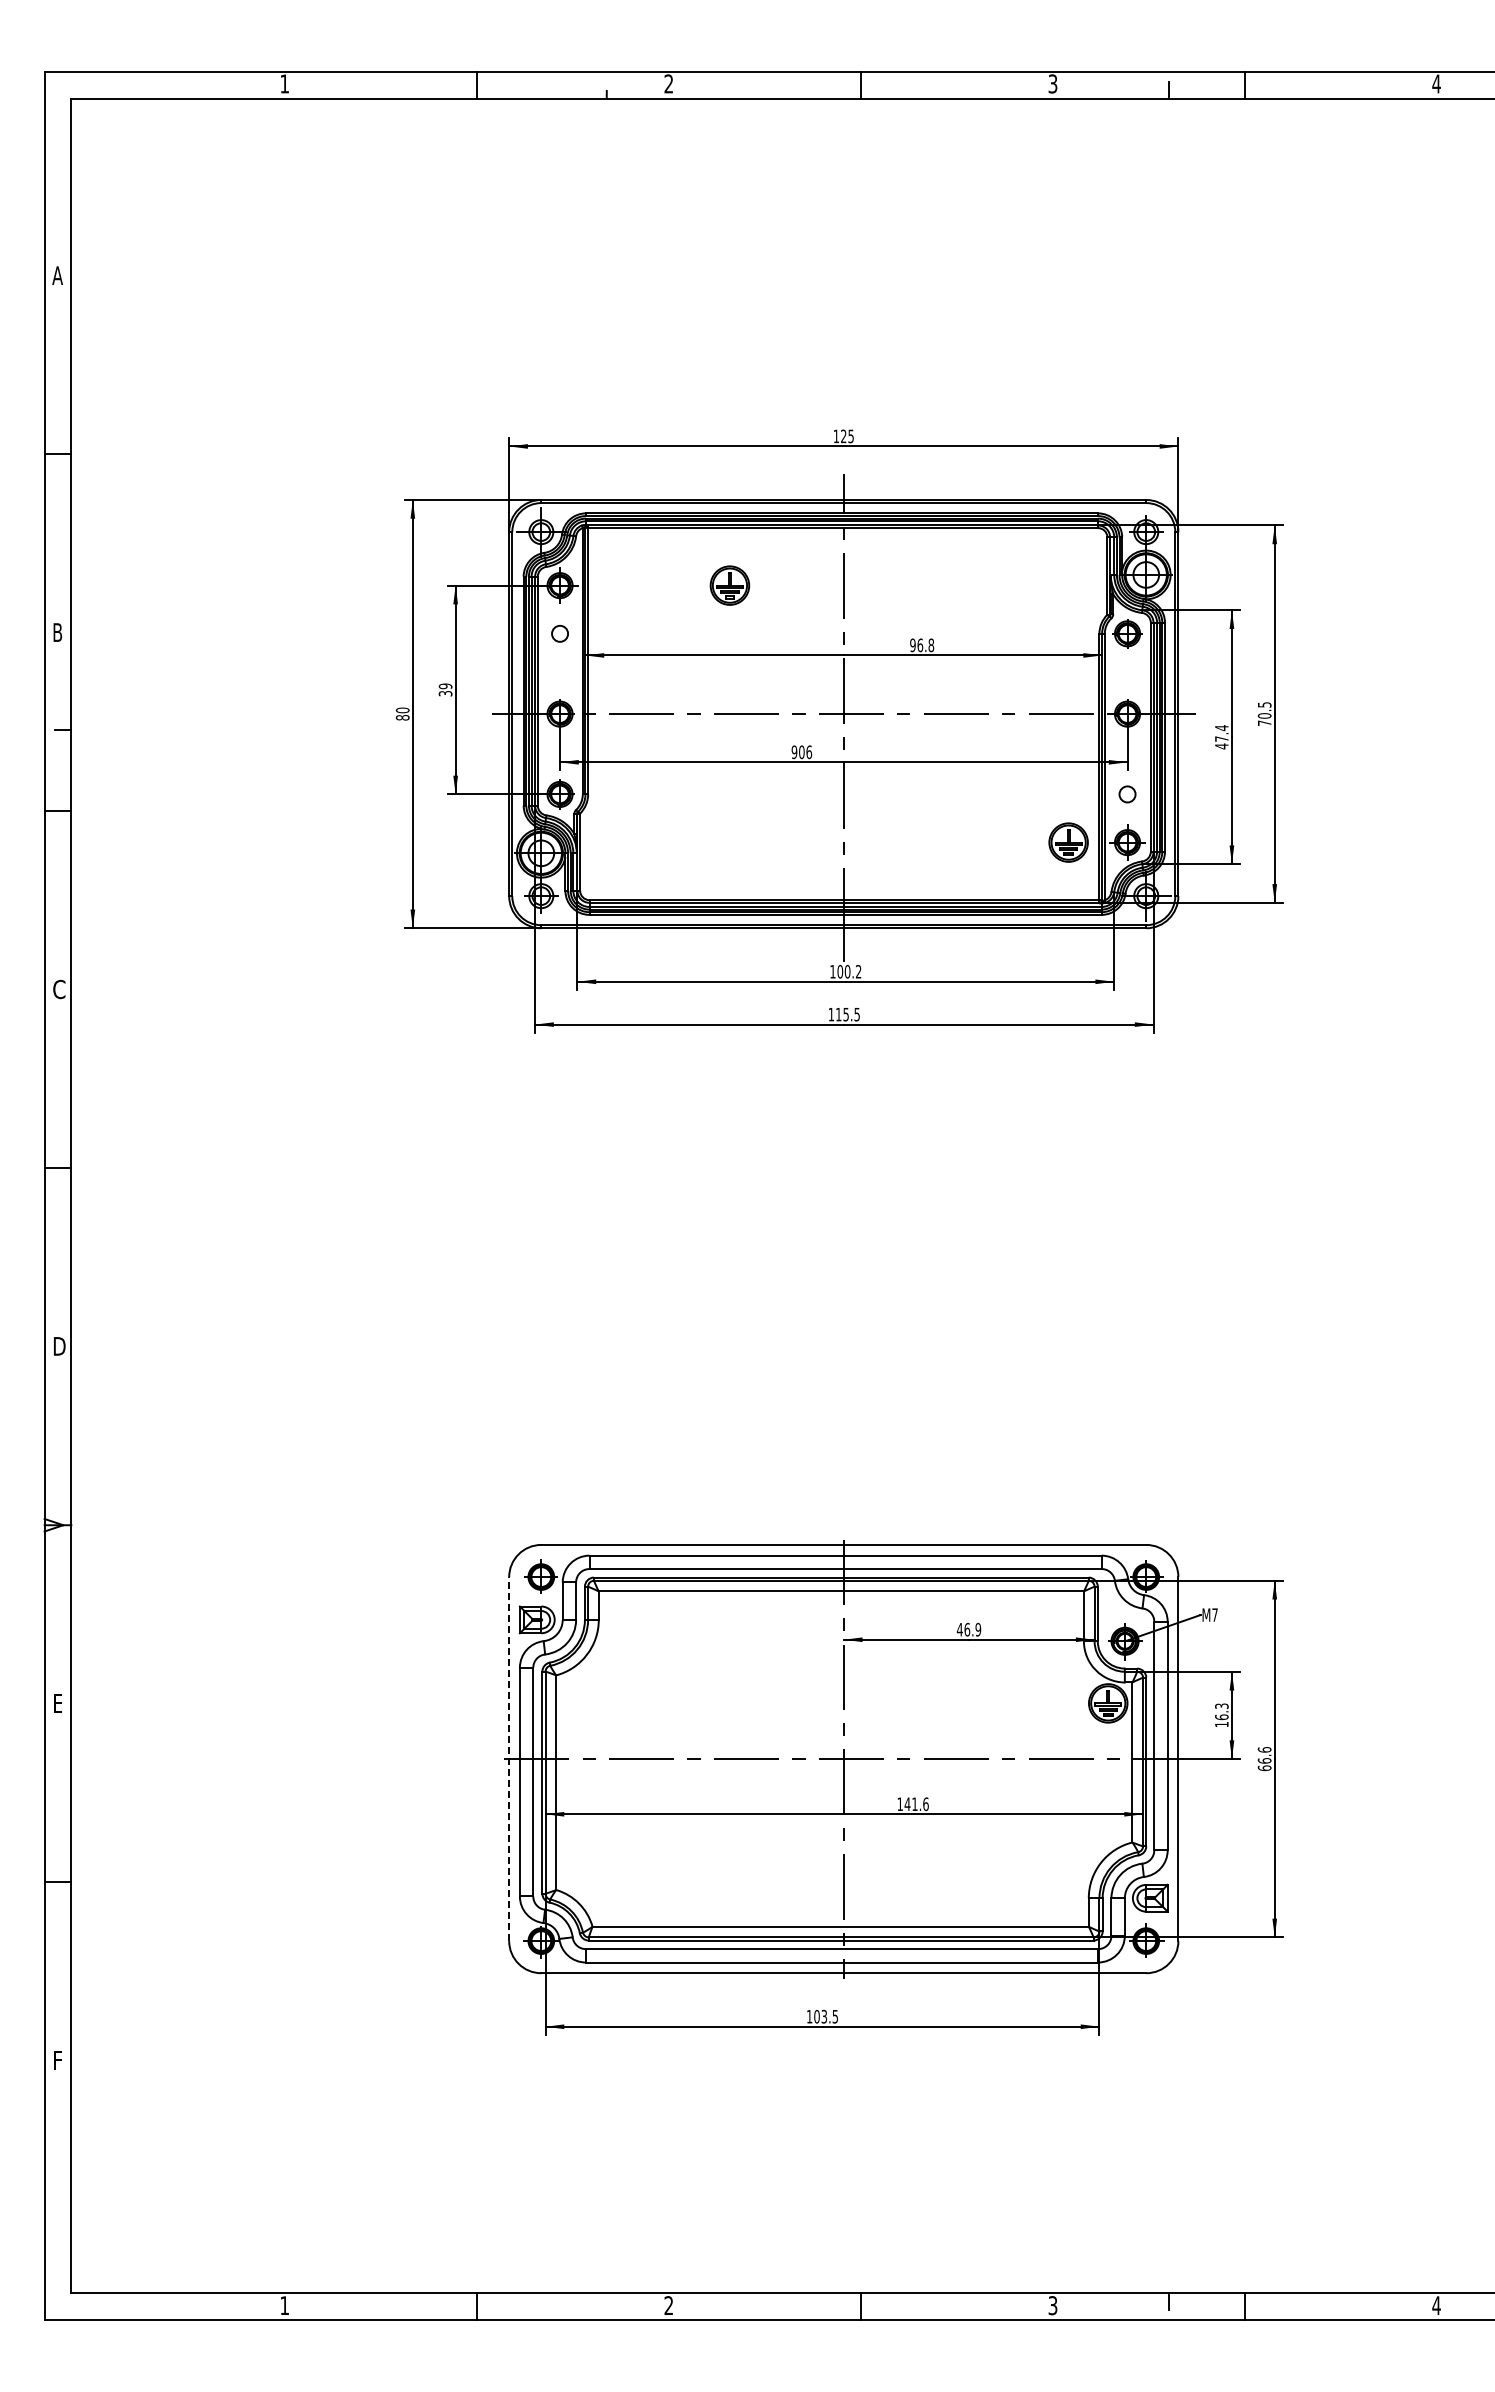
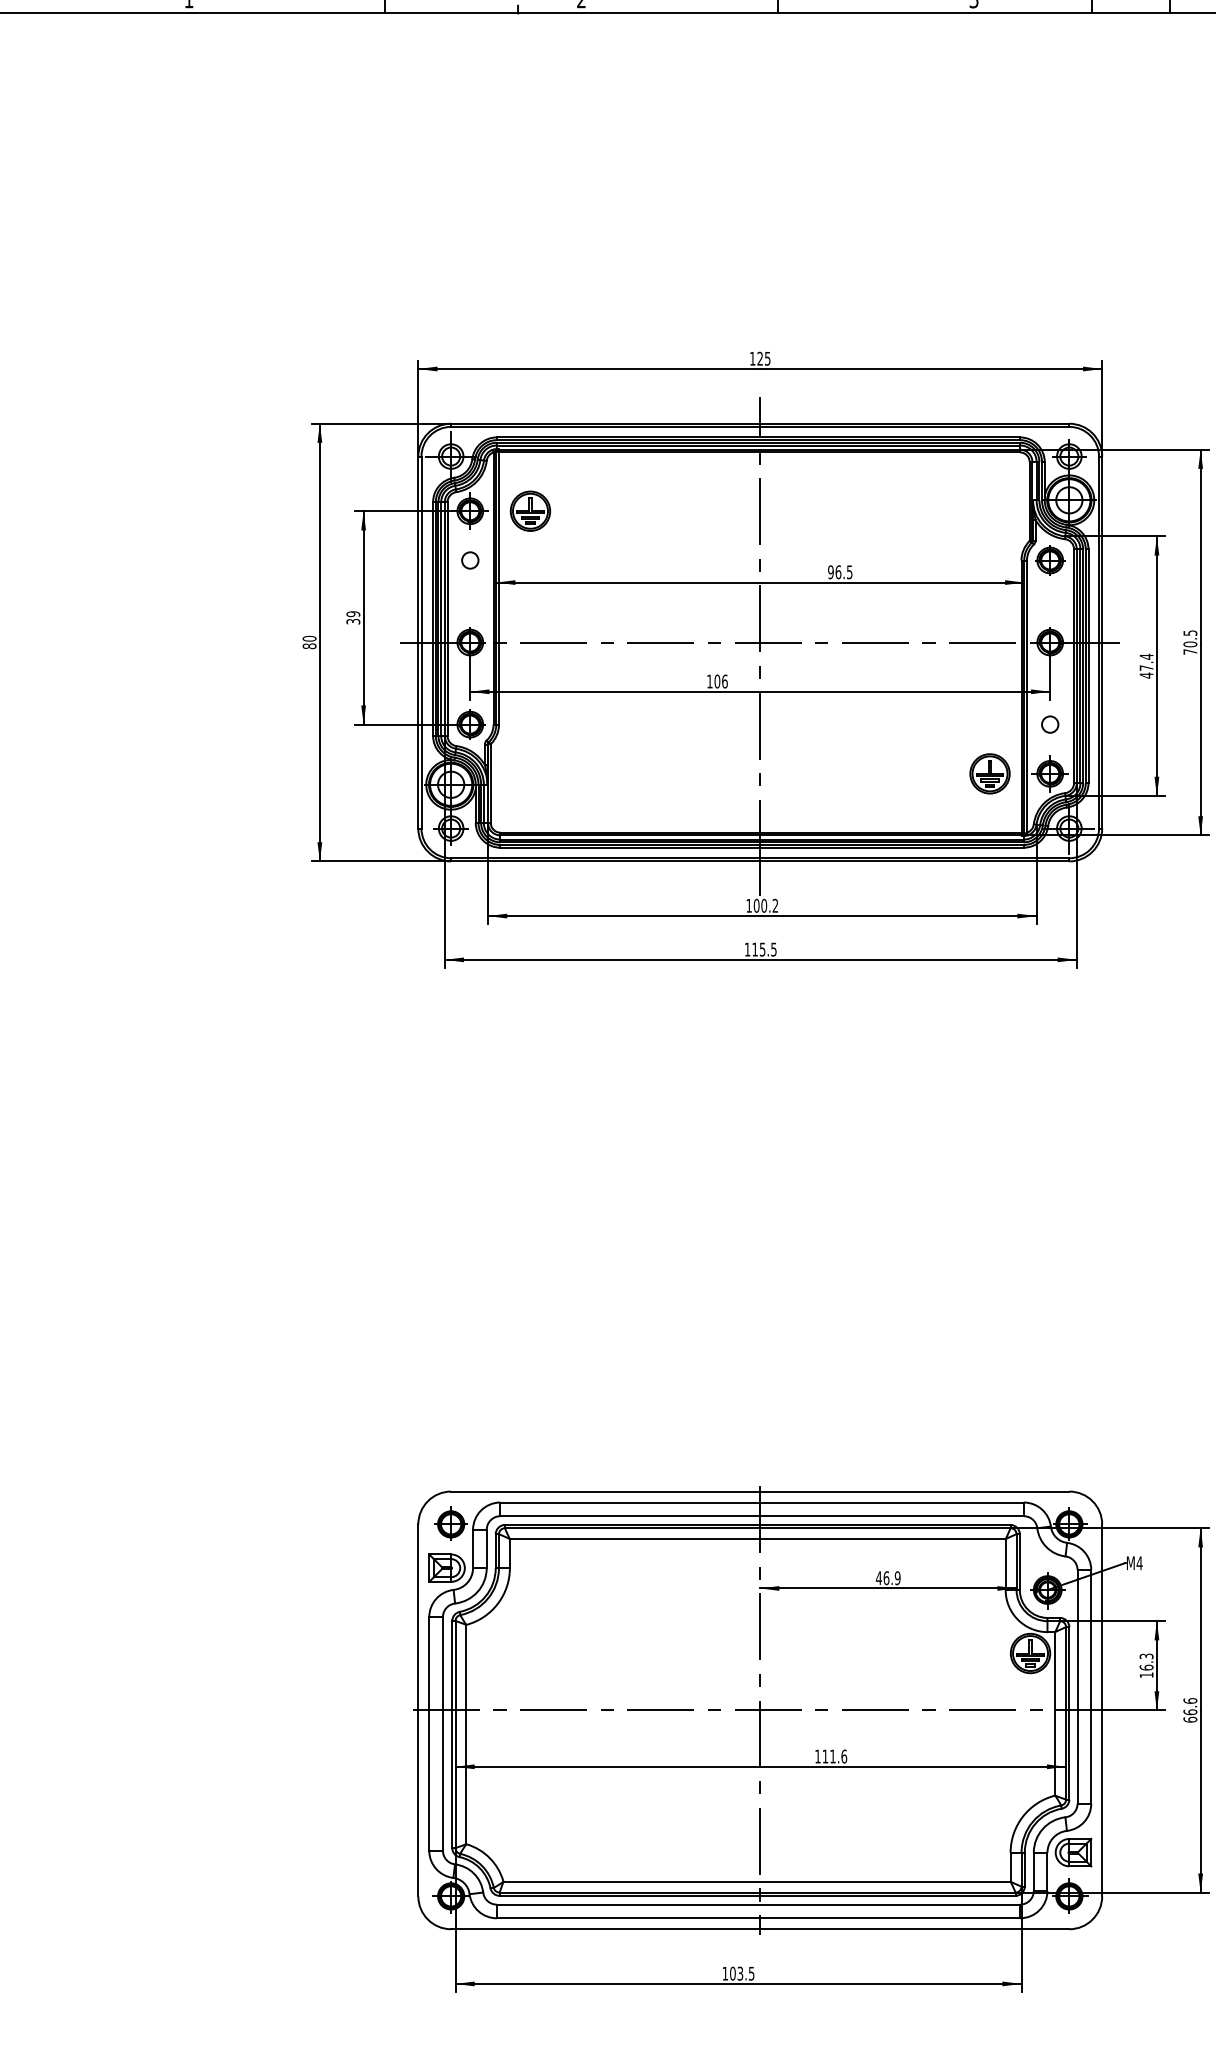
part: (729, 585) -> (530, 511), moved
text: (931, 645) -> (849, 572), 96.8 -> 96.5
text: (794, 752) -> (709, 681), 906 -> 106
text: (1215, 1614) -> (1140, 1562), M7 -> M4
line: (509, 1758) -> (418, 1709), dashed -> solid
text: (907, 1803) -> (825, 1755), 141.6 -> 111.6

